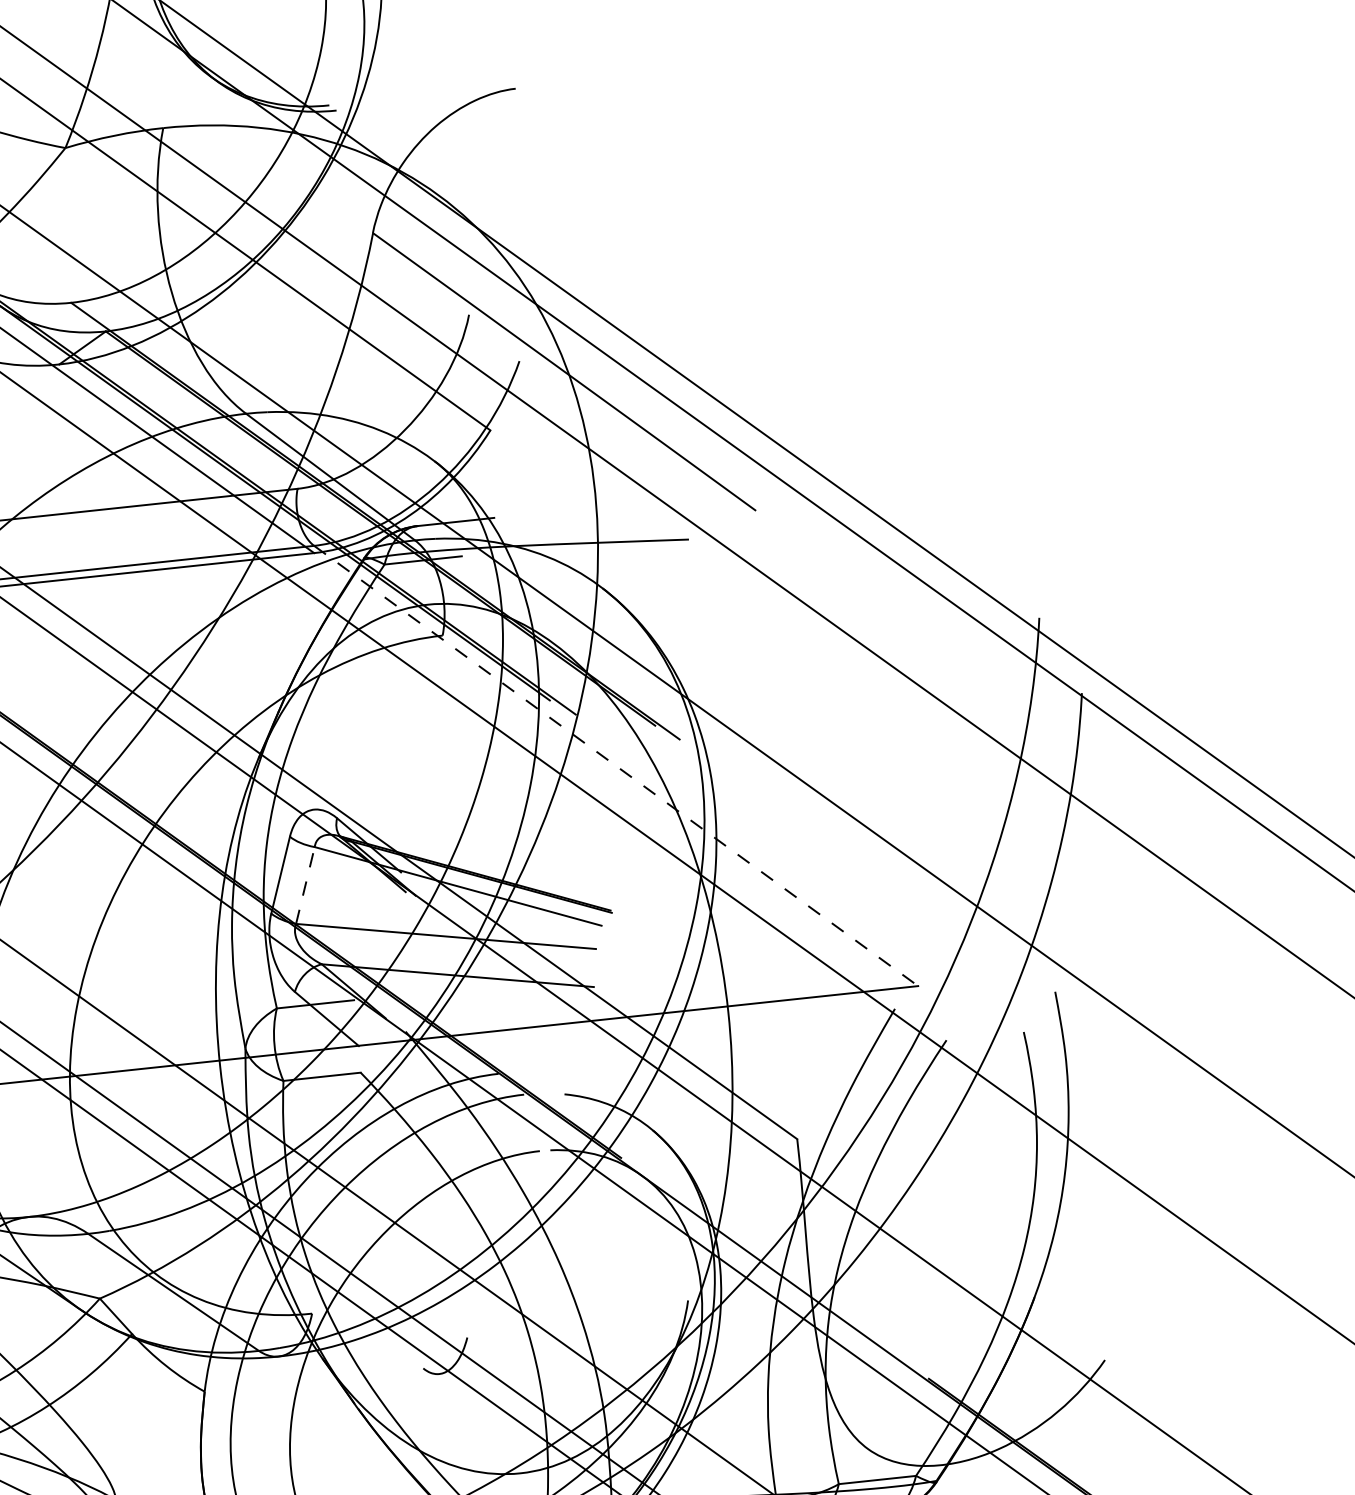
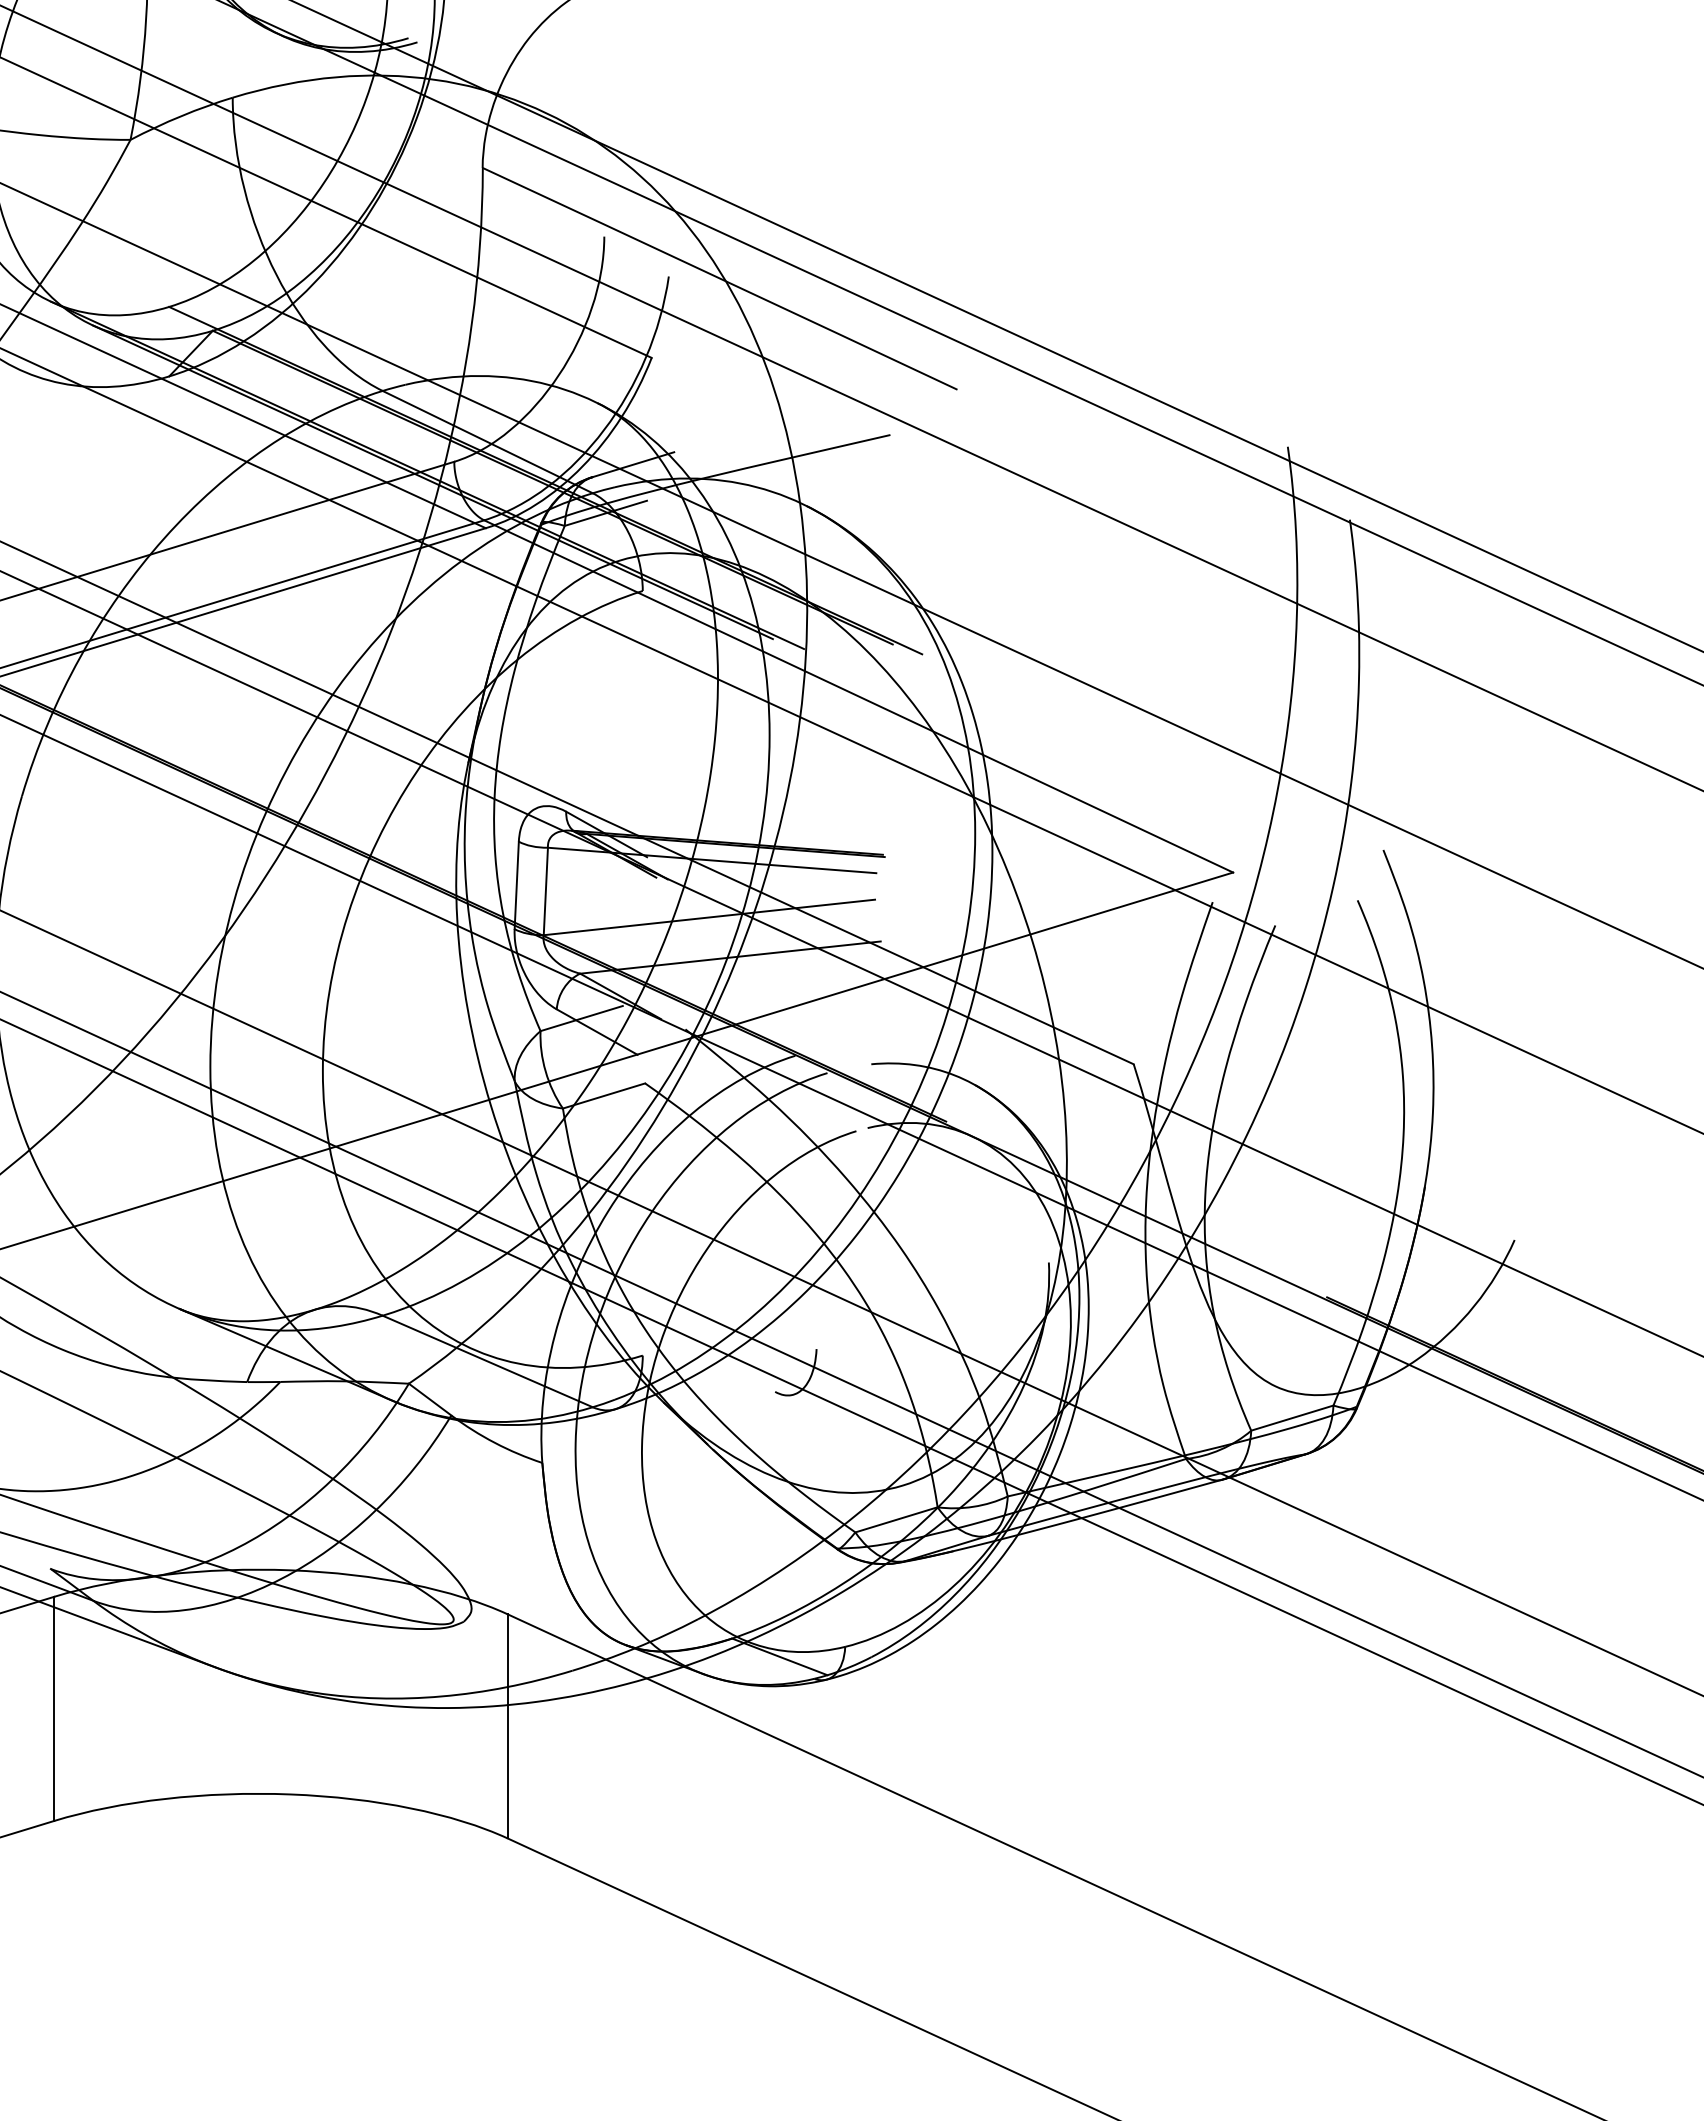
line: (615, 765) -> (858, 696), dashed -> solid
line: (305, 885) -> (545, 891), dashed -> solid

